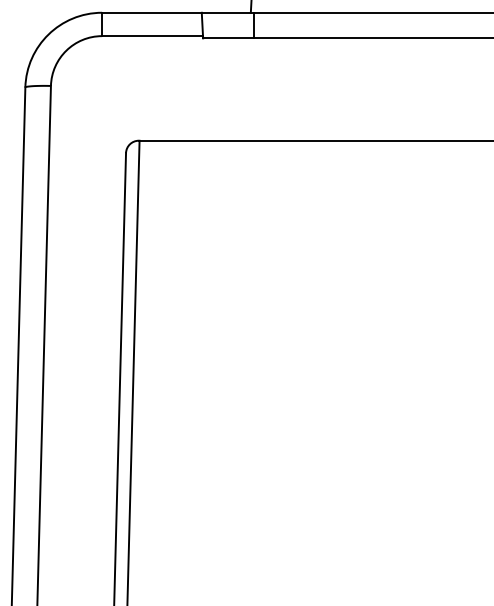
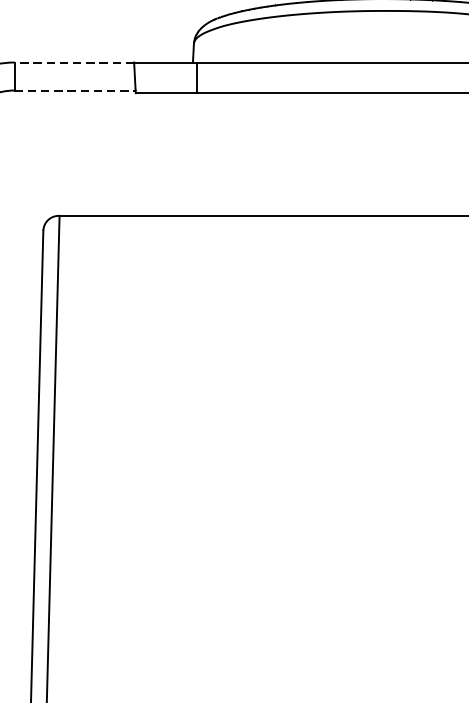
line: (151, 12) -> (73, 62), solid -> dashed
line: (153, 36) -> (76, 90), solid -> dashed

